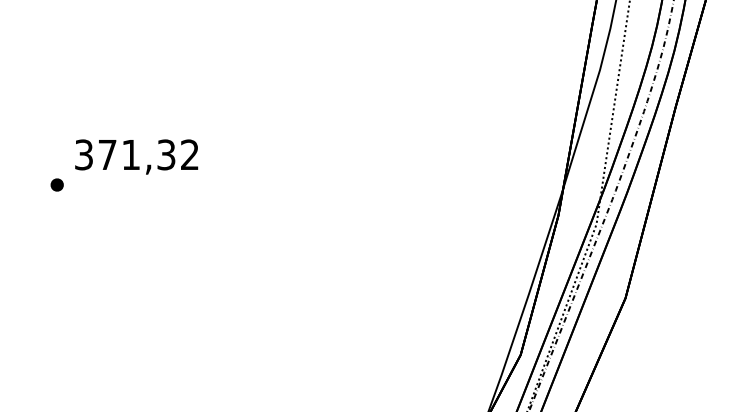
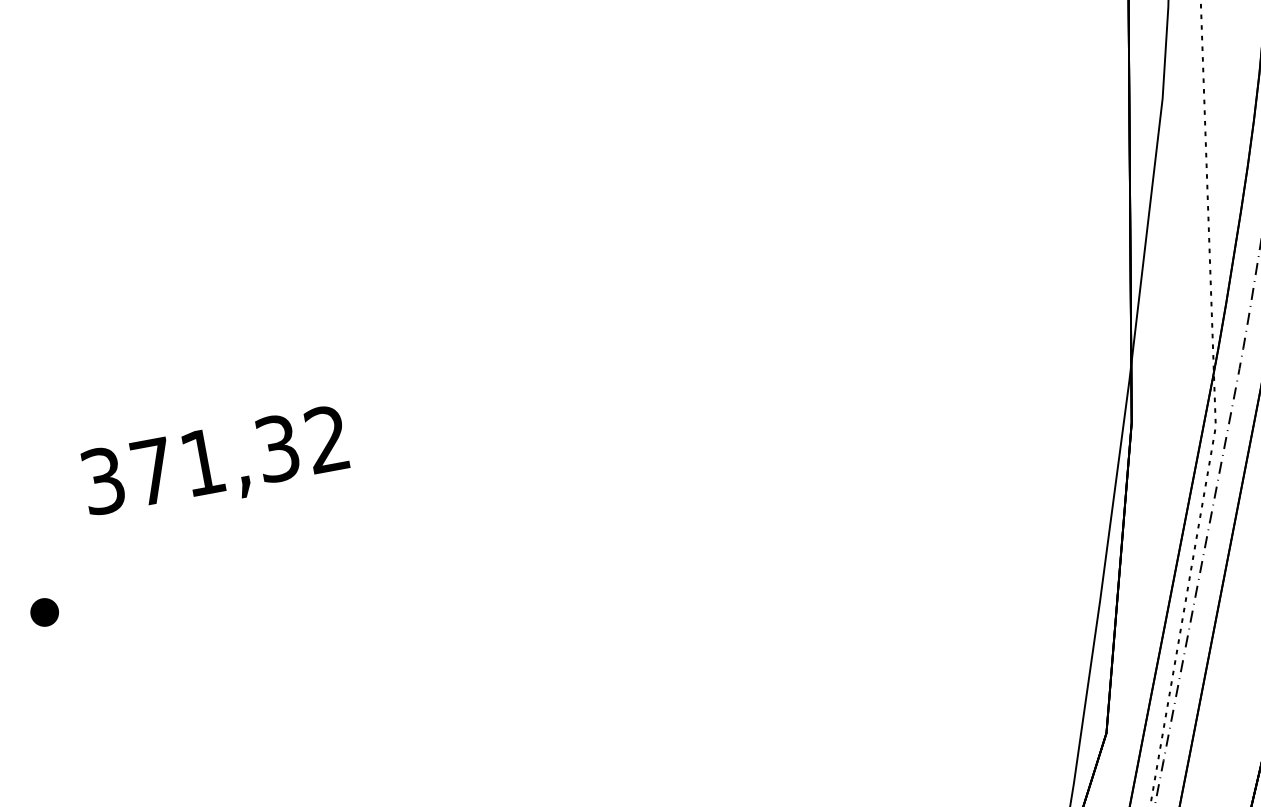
part: (56, 184) -> (42, 611), moved

